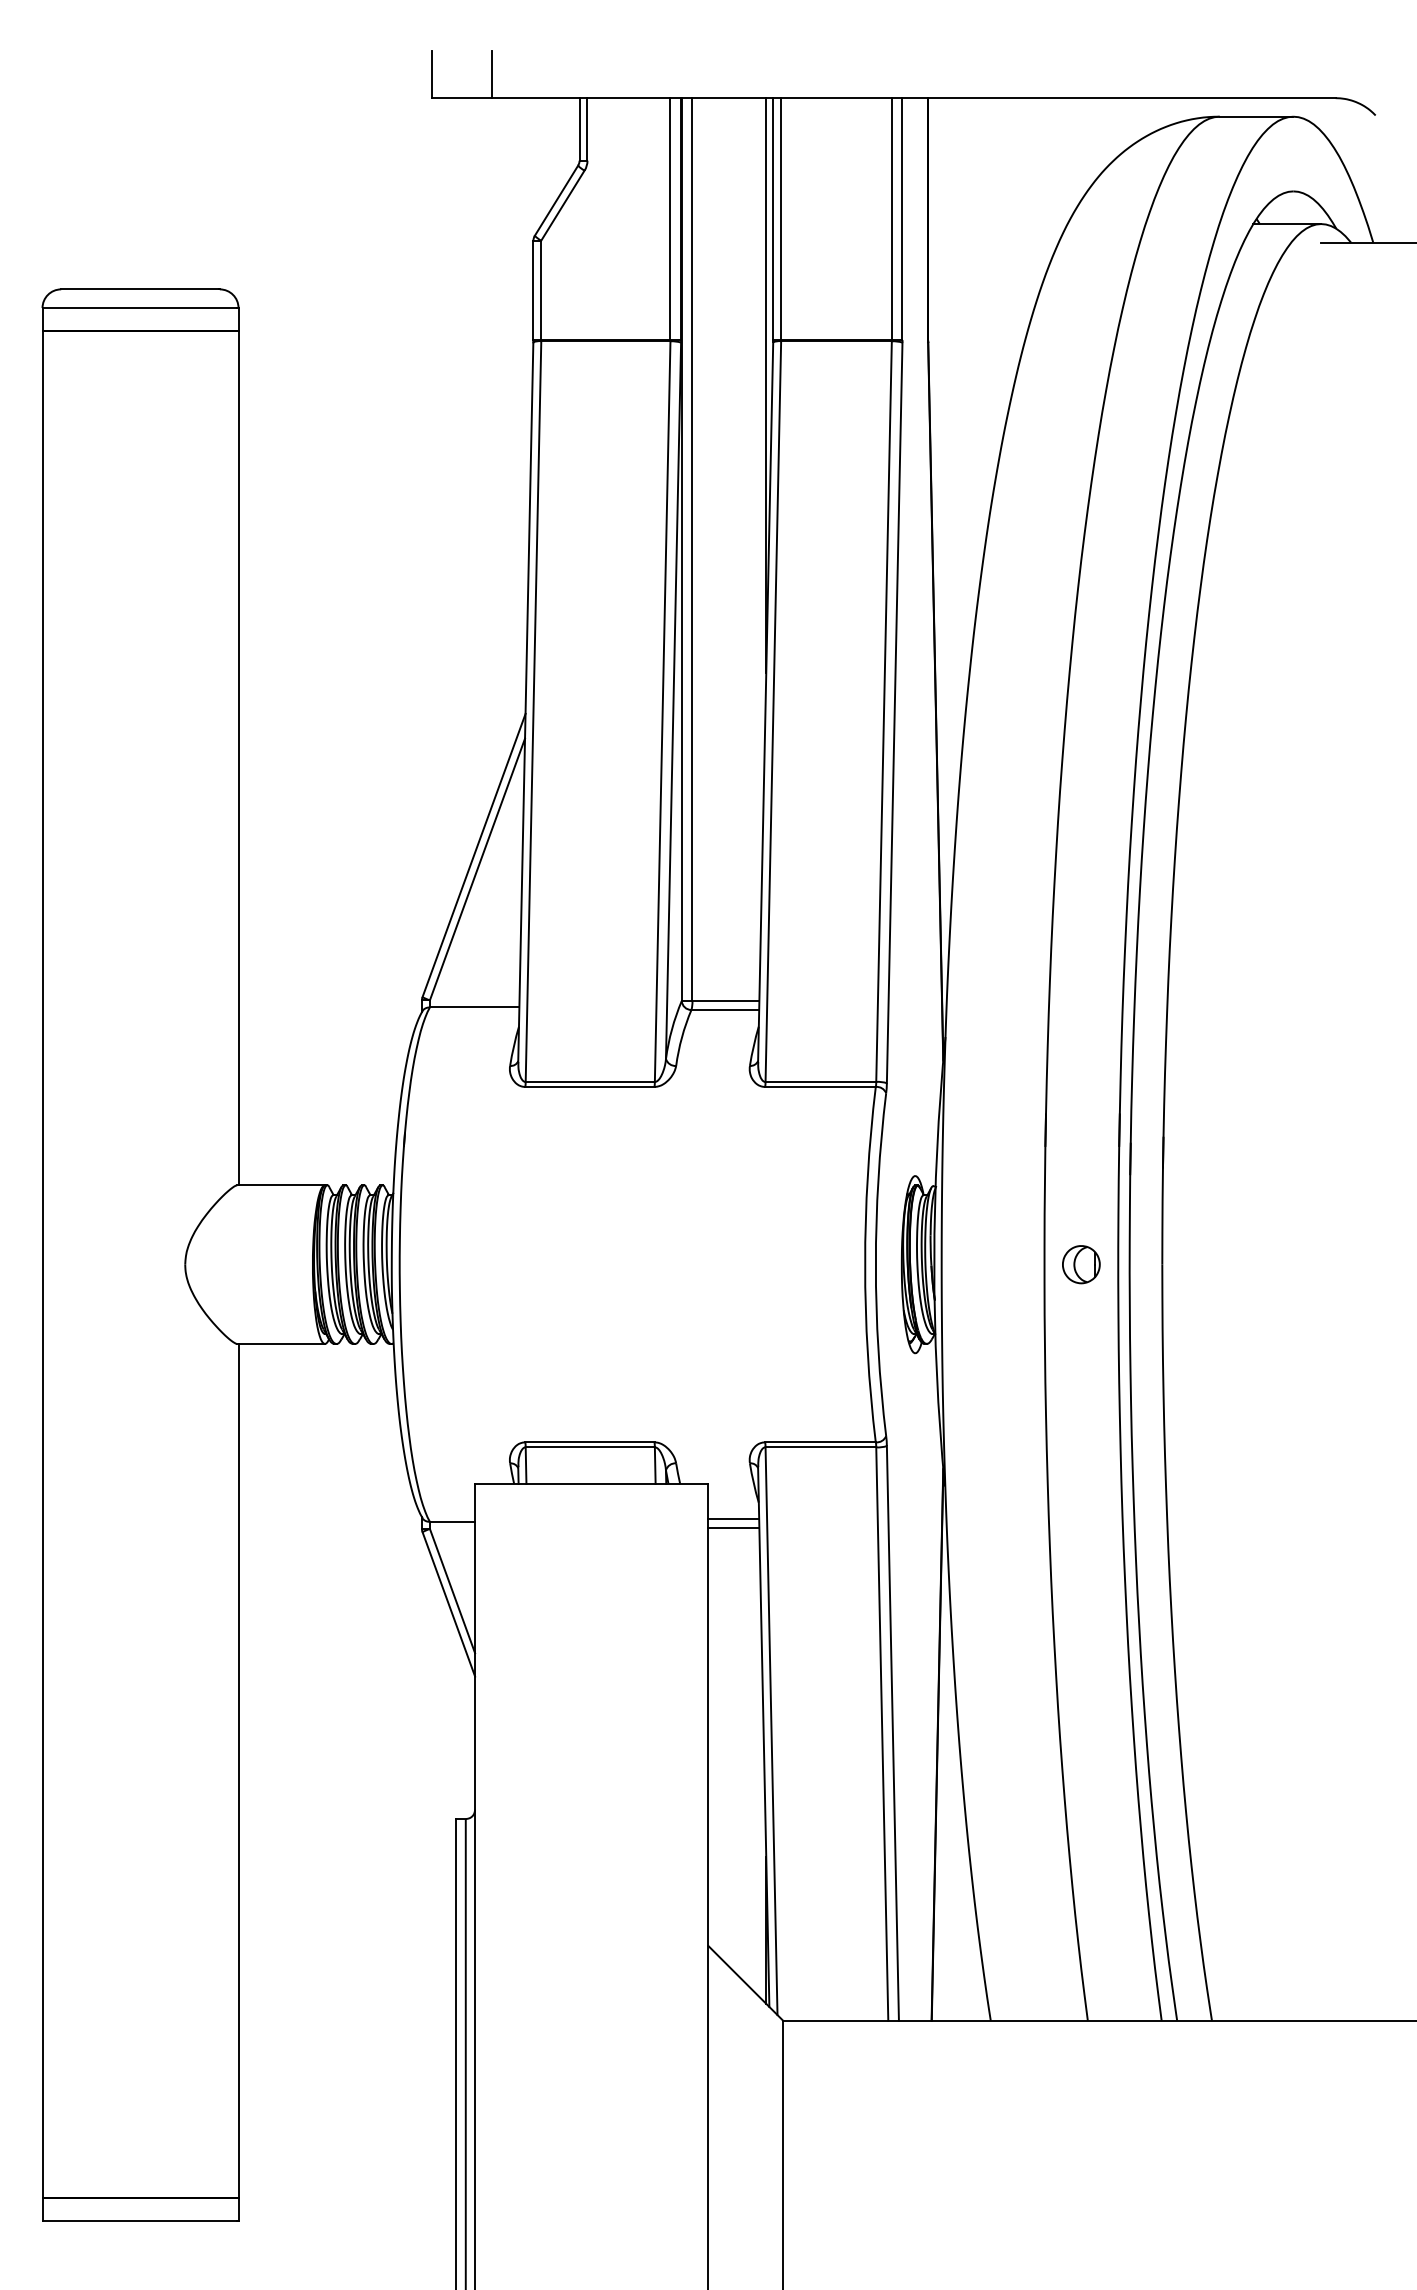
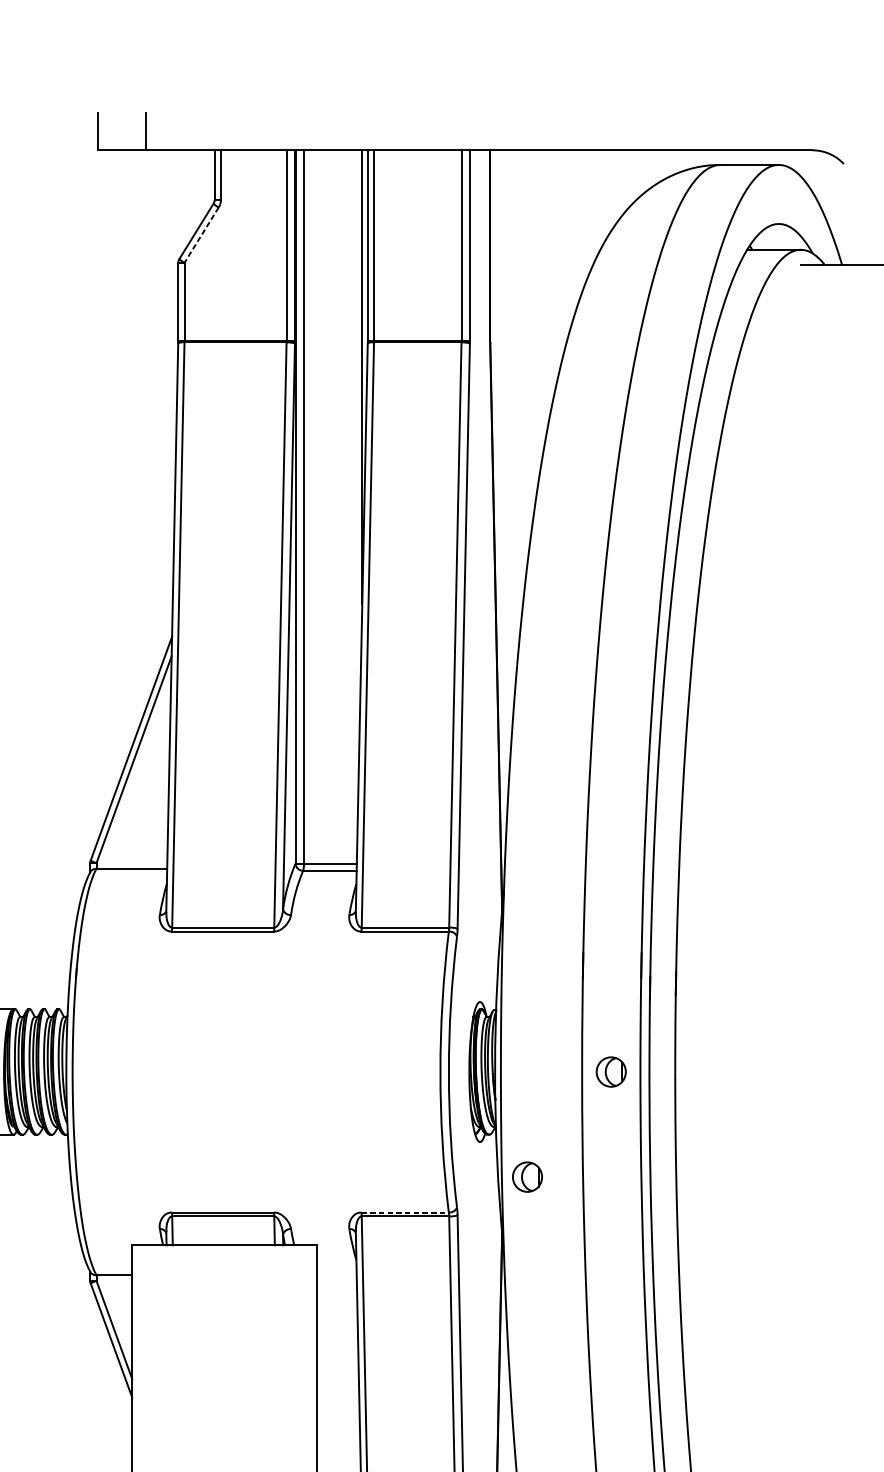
line: (562, 206) -> (201, 235), solid -> dashed
part: (975, 1397) -> (527, 1177), added
line: (821, 1442) -> (405, 1212), solid -> dashed
line: (733, 1519) -> (336, 1273), removed
line: (733, 1528) -> (336, 1280), removed

